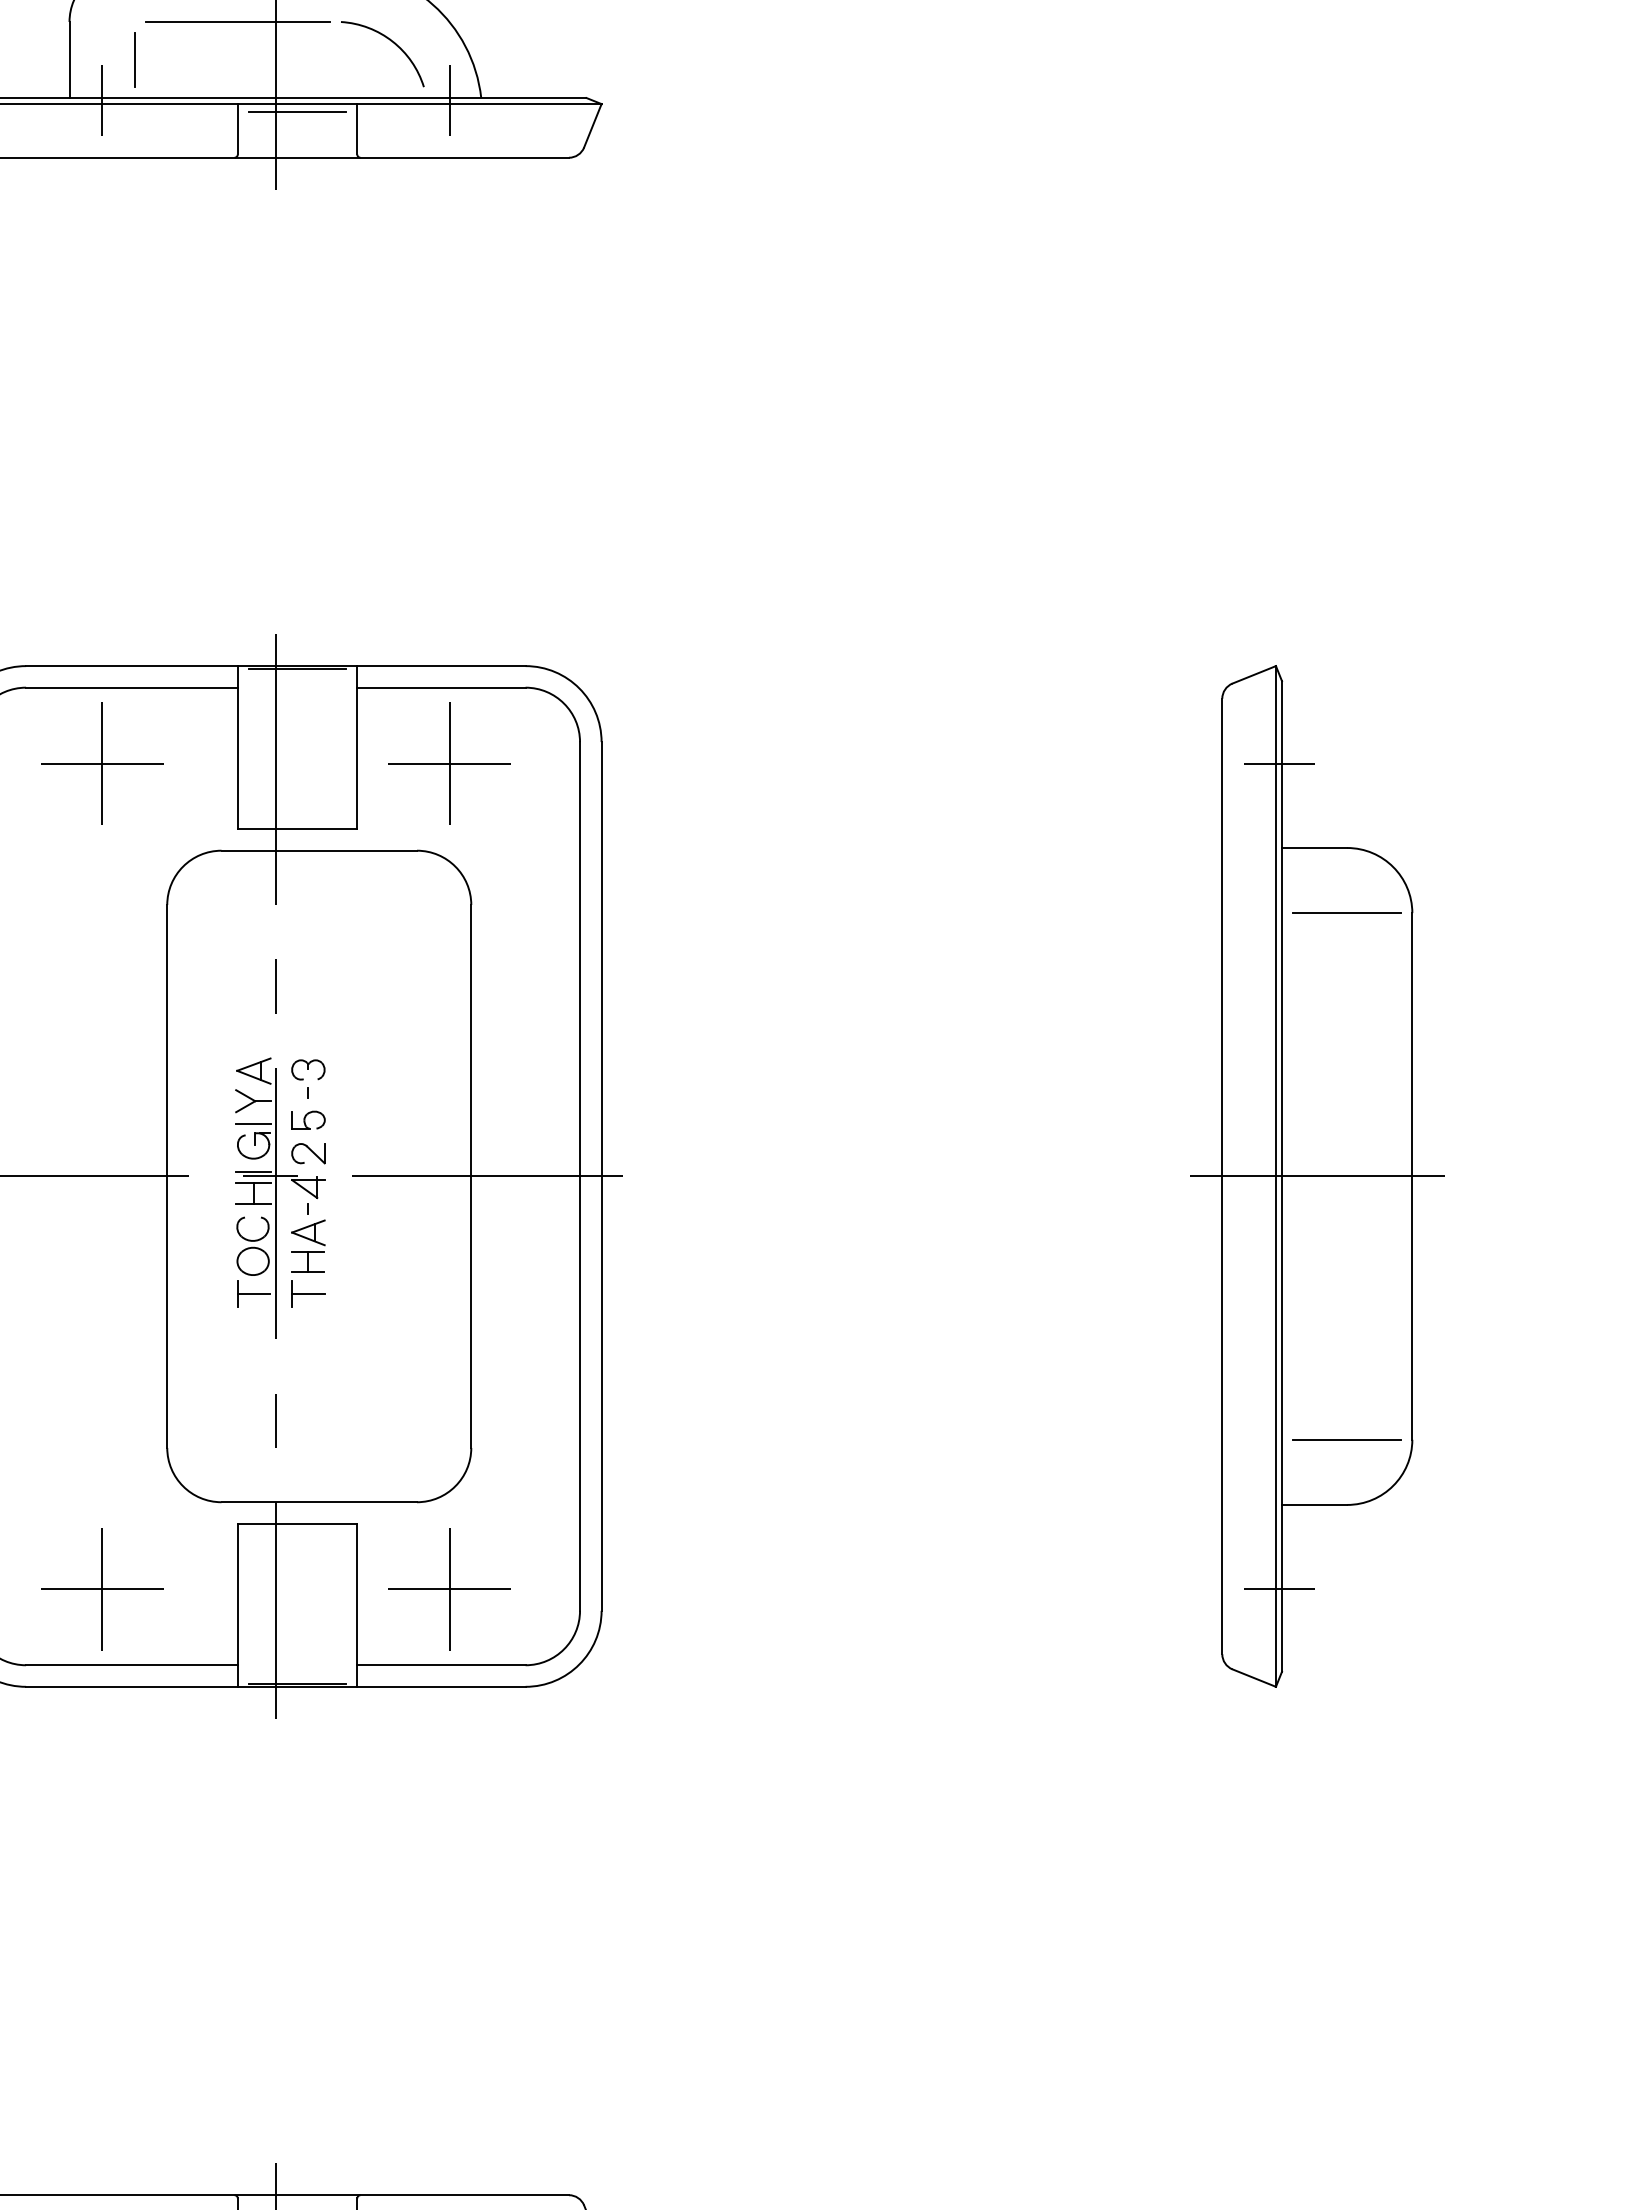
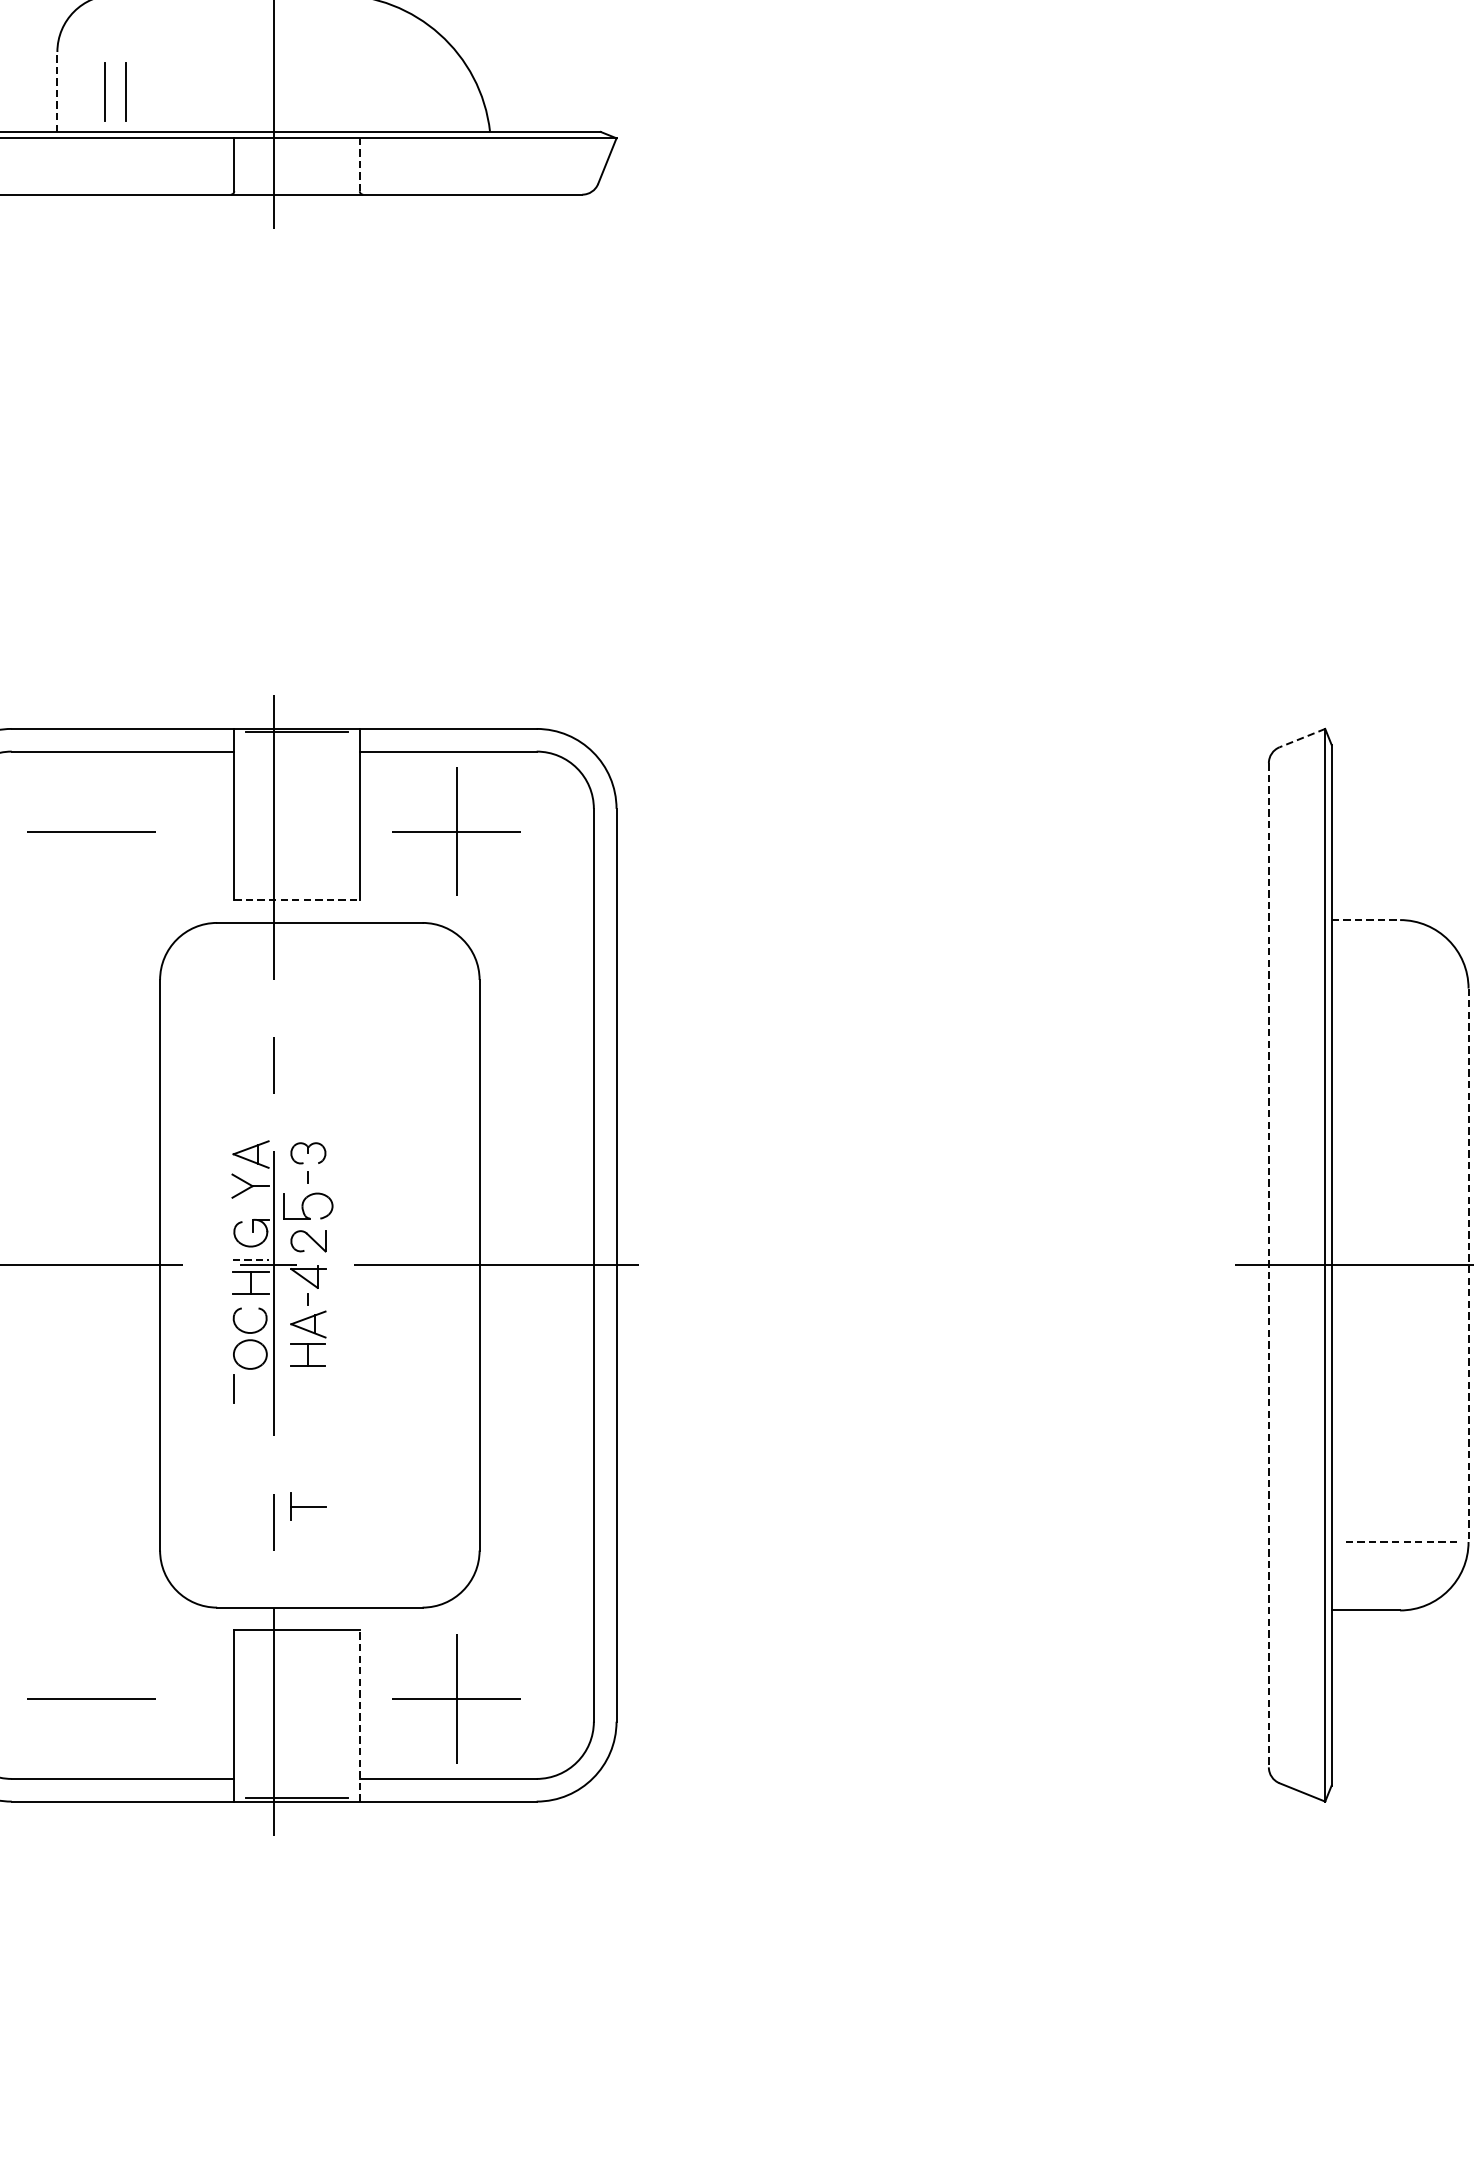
line: (237, 22) -> (233, 52), removed
arc: (390, 41) -> (394, 72), removed
line: (69, 59) -> (57, 91), solid -> dashed
line: (114, 59) -> (104, 91), added
line: (102, 100) -> (92, 134), removed
line: (449, 100) -> (456, 134), removed
line: (297, 111) -> (296, 146), removed
line: (357, 128) -> (360, 163), solid -> dashed
line: (1253, 675) -> (1301, 738), solid -> dashed
line: (102, 763) -> (92, 831), removed
line: (1279, 763) -> (1328, 831), removed
line: (297, 829) -> (296, 900), solid -> dashed
line: (1314, 848) -> (1365, 920), solid -> dashed
line: (1346, 913) -> (1399, 988), removed
part: (308, 1119) -> (308, 1205), size x1.4
line: (253, 1124) -> (250, 1210), removed
line: (254, 1171) -> (251, 1260), solid -> dashed
line: (1222, 1176) -> (1269, 1265), solid -> dashed
line: (1412, 1176) -> (1468, 1265), solid -> dashed
line: (253, 1293) -> (250, 1388), removed
part: (308, 1293) -> (308, 1505), moved
line: (1346, 1439) -> (1399, 1541), solid -> dashed
line: (102, 1588) -> (92, 1698), removed
line: (1279, 1589) -> (1328, 1699), removed
line: (357, 1604) -> (360, 1715), solid -> dashed

